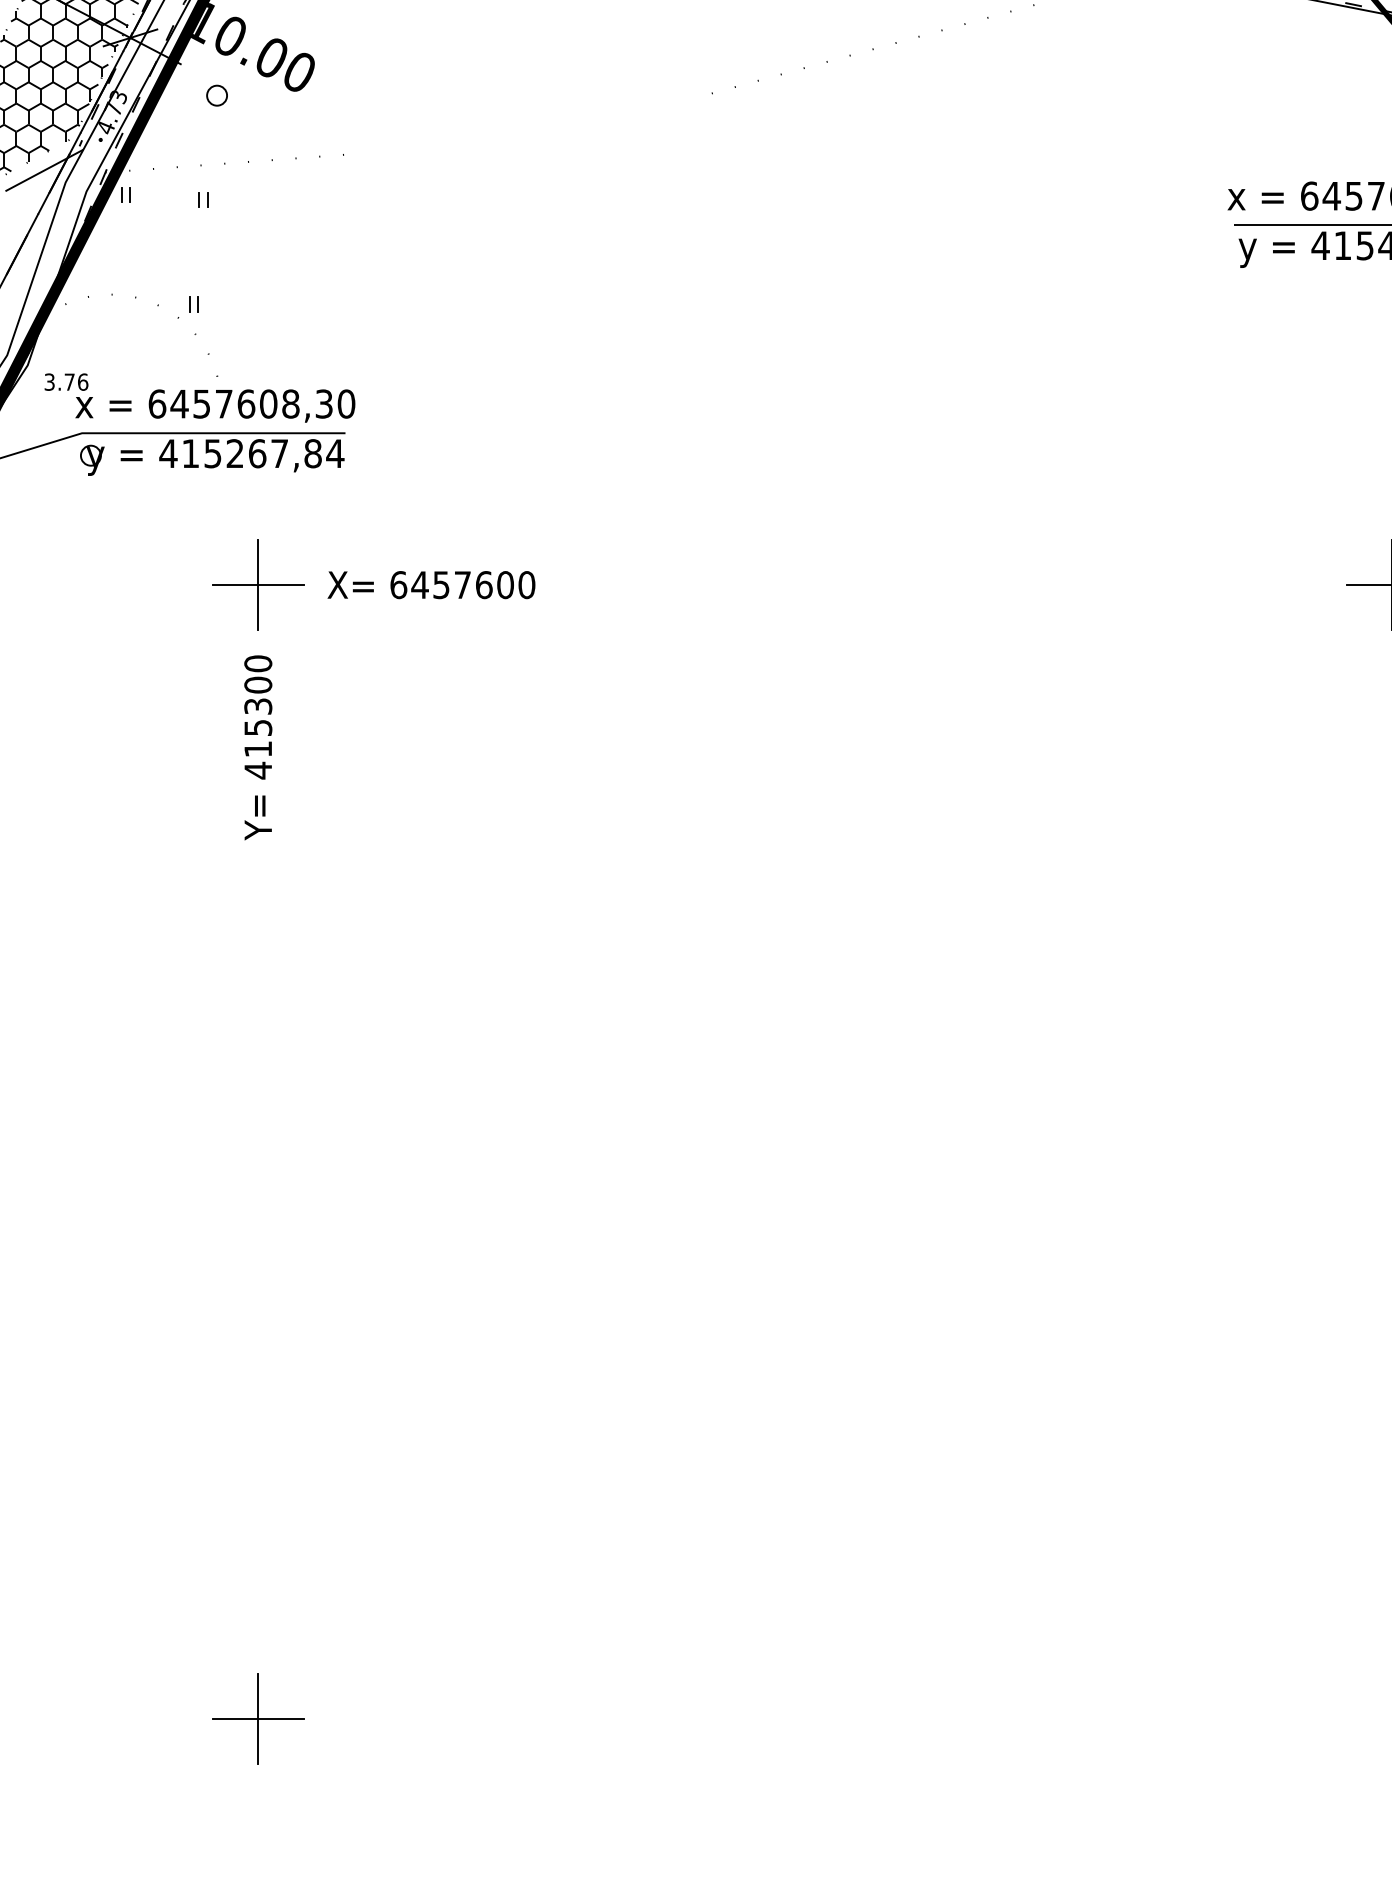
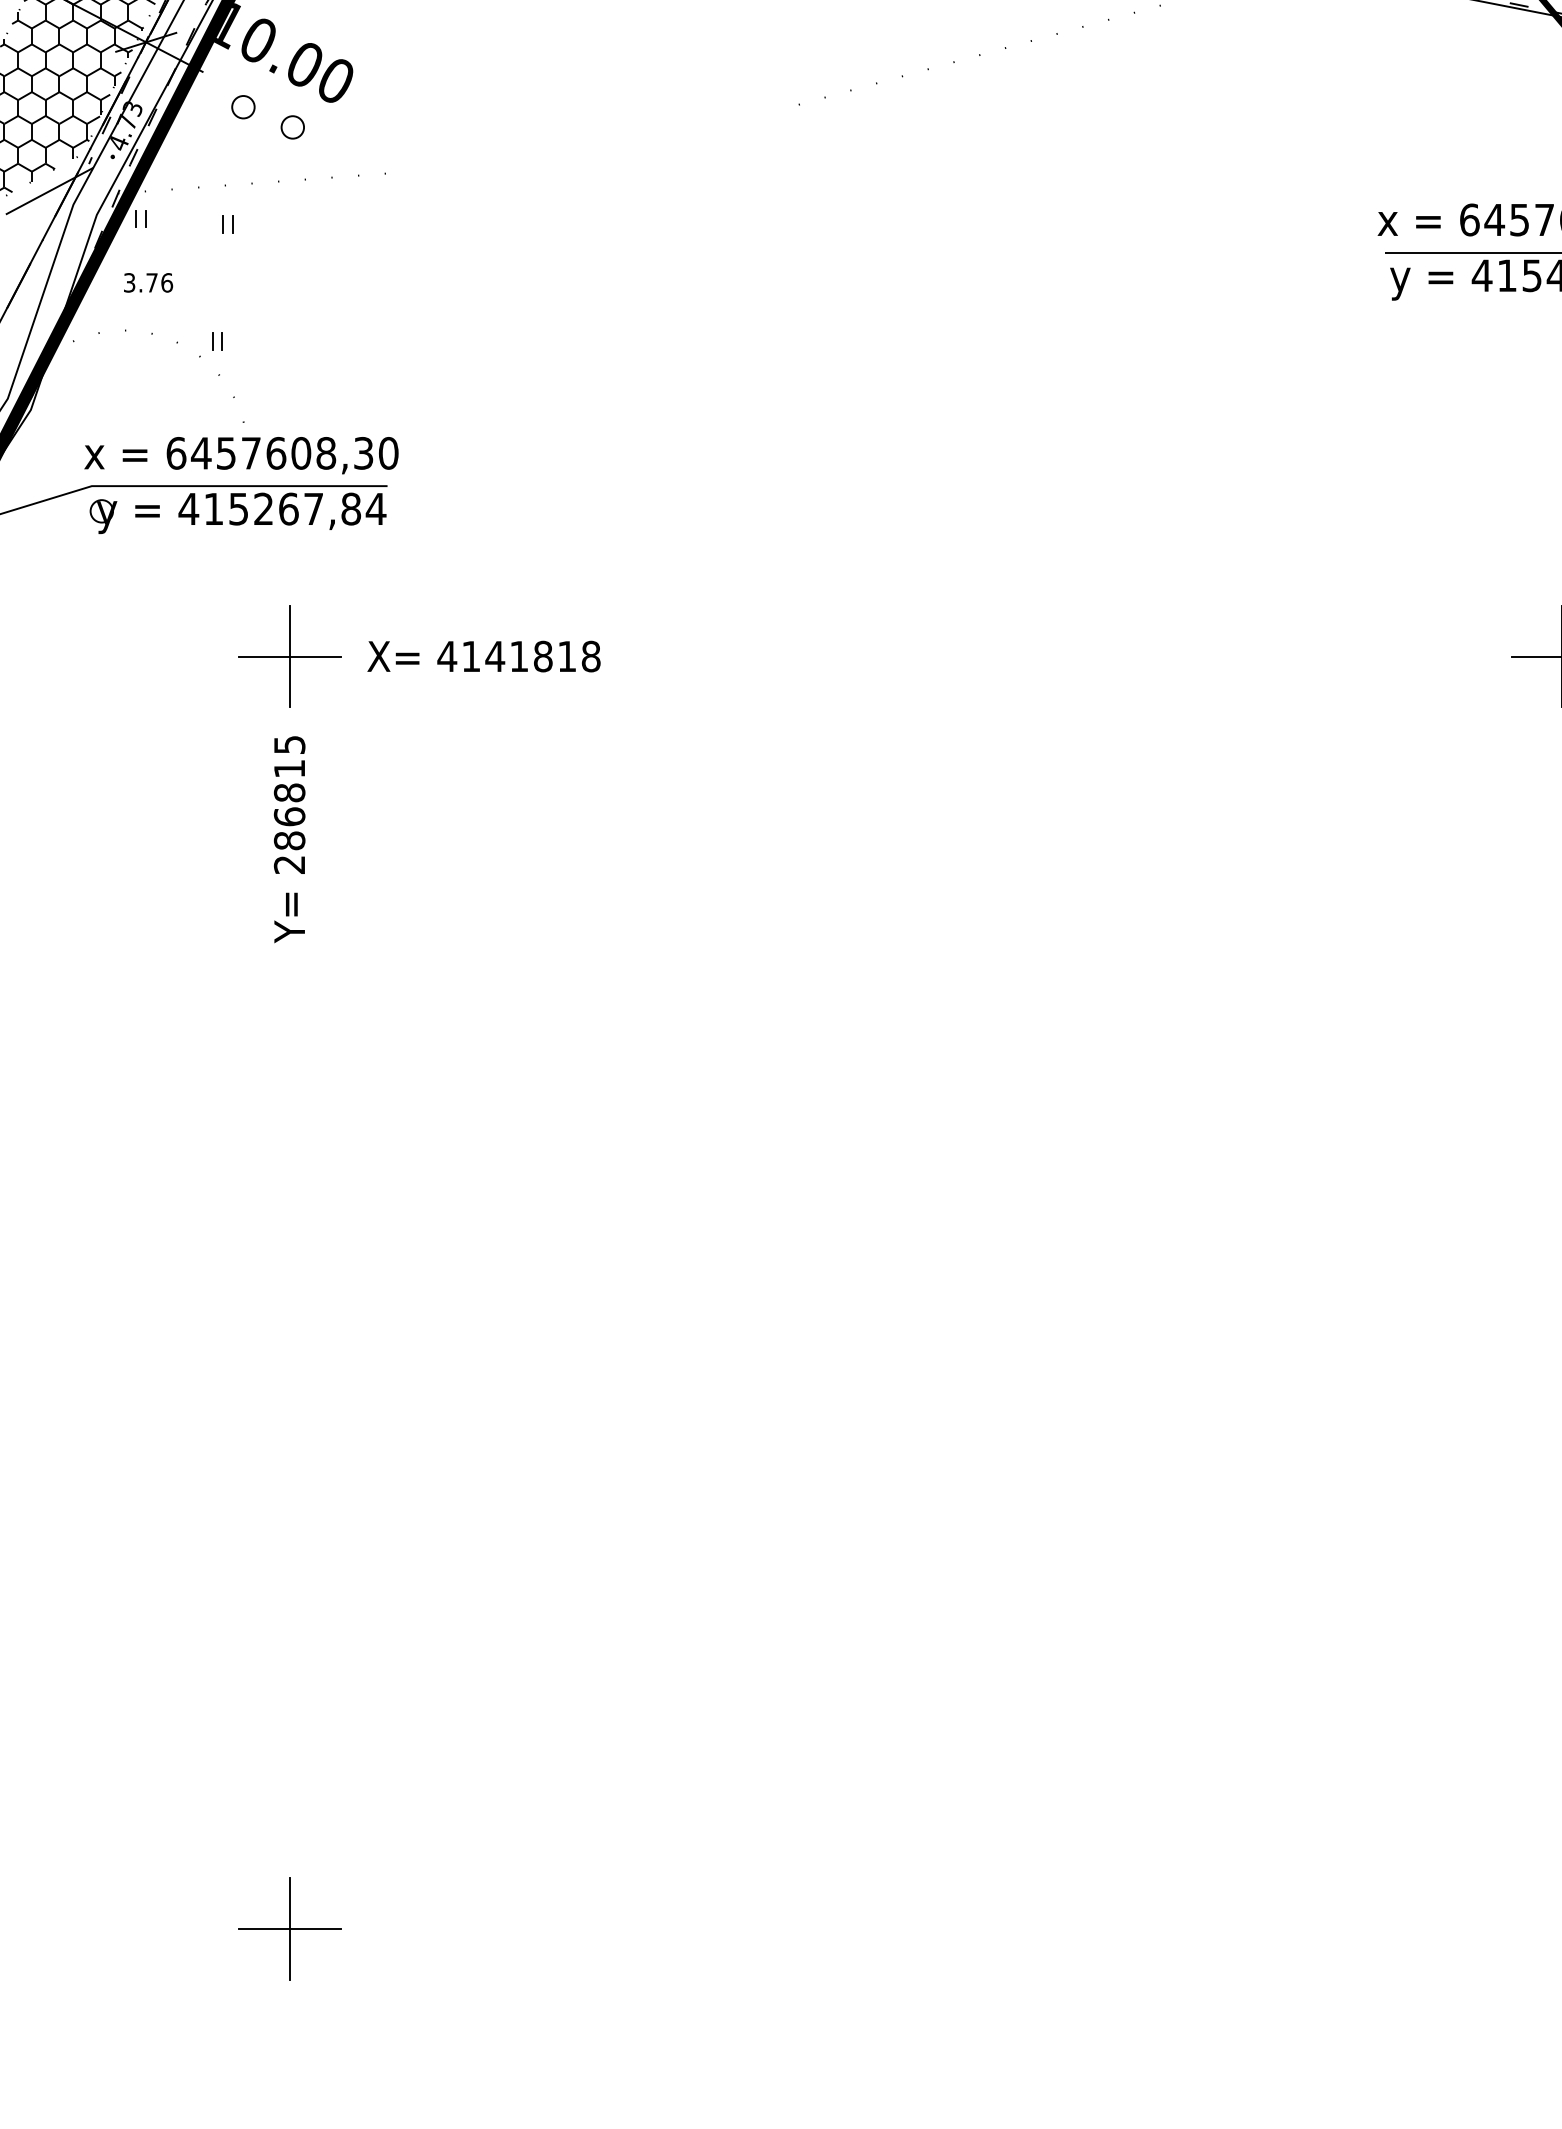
part: (260, 113) -> (292, 127), added
text: (66, 381) -> (148, 282), moved
text: (462, 585) -> (518, 657), 6457600 -> 4141818
text: (258, 717) -> (289, 805), 415300 -> 286815

